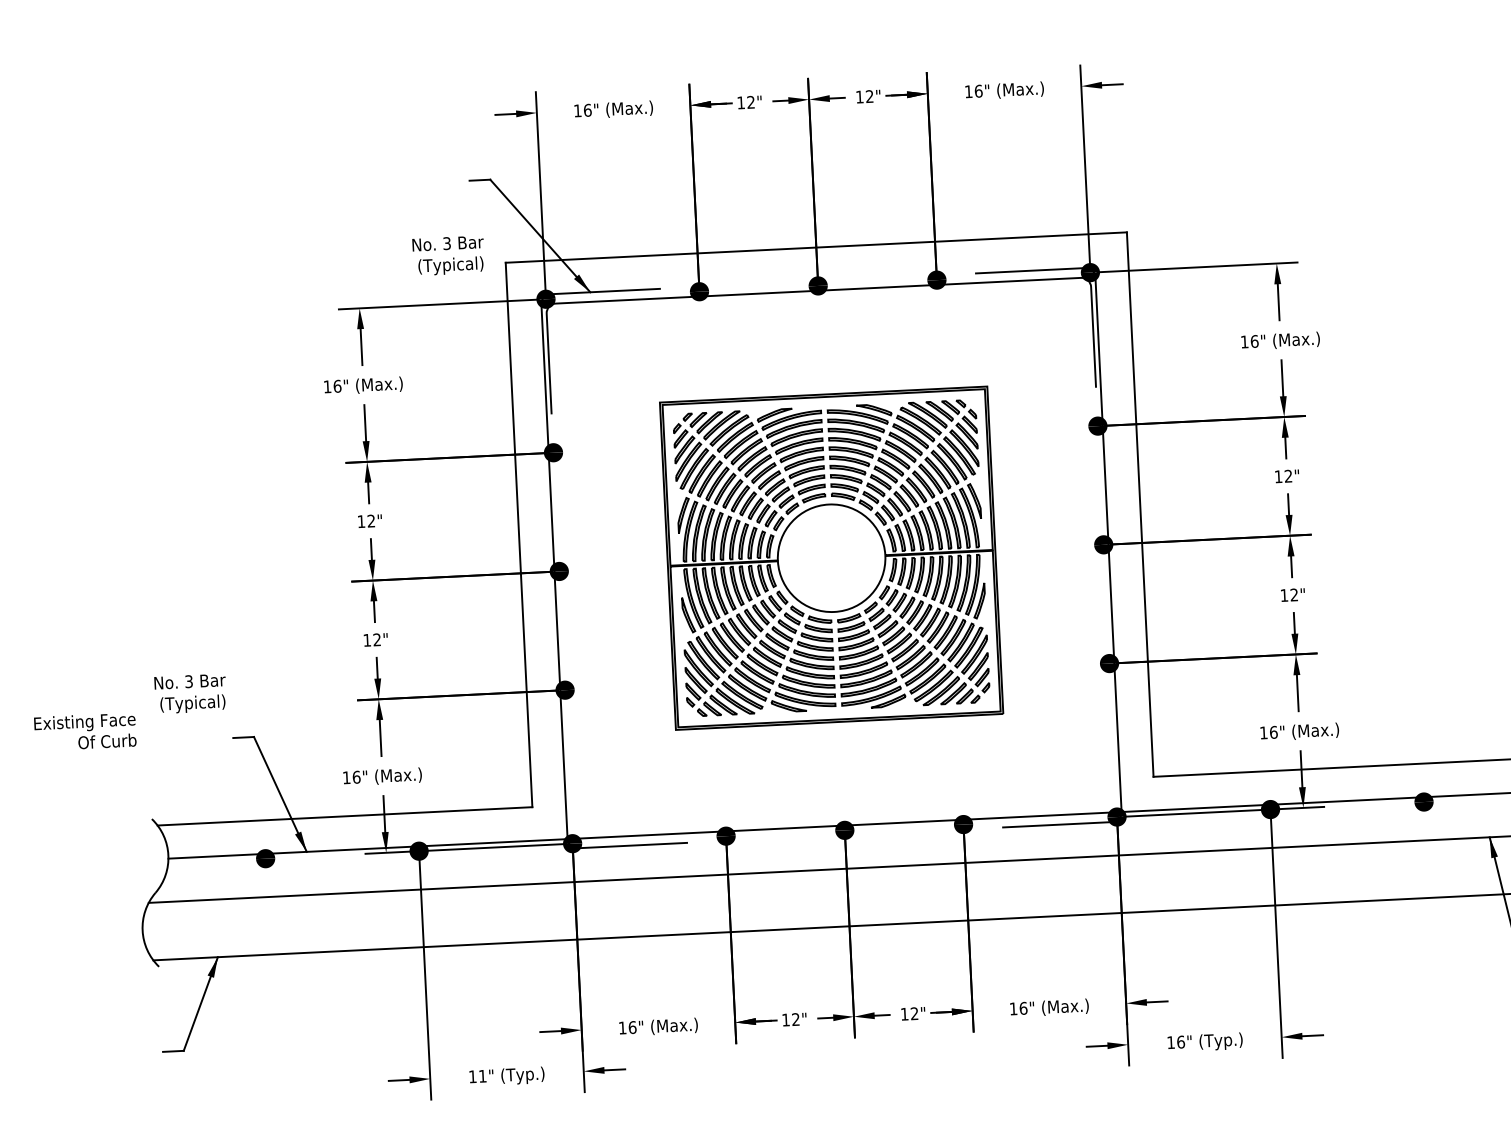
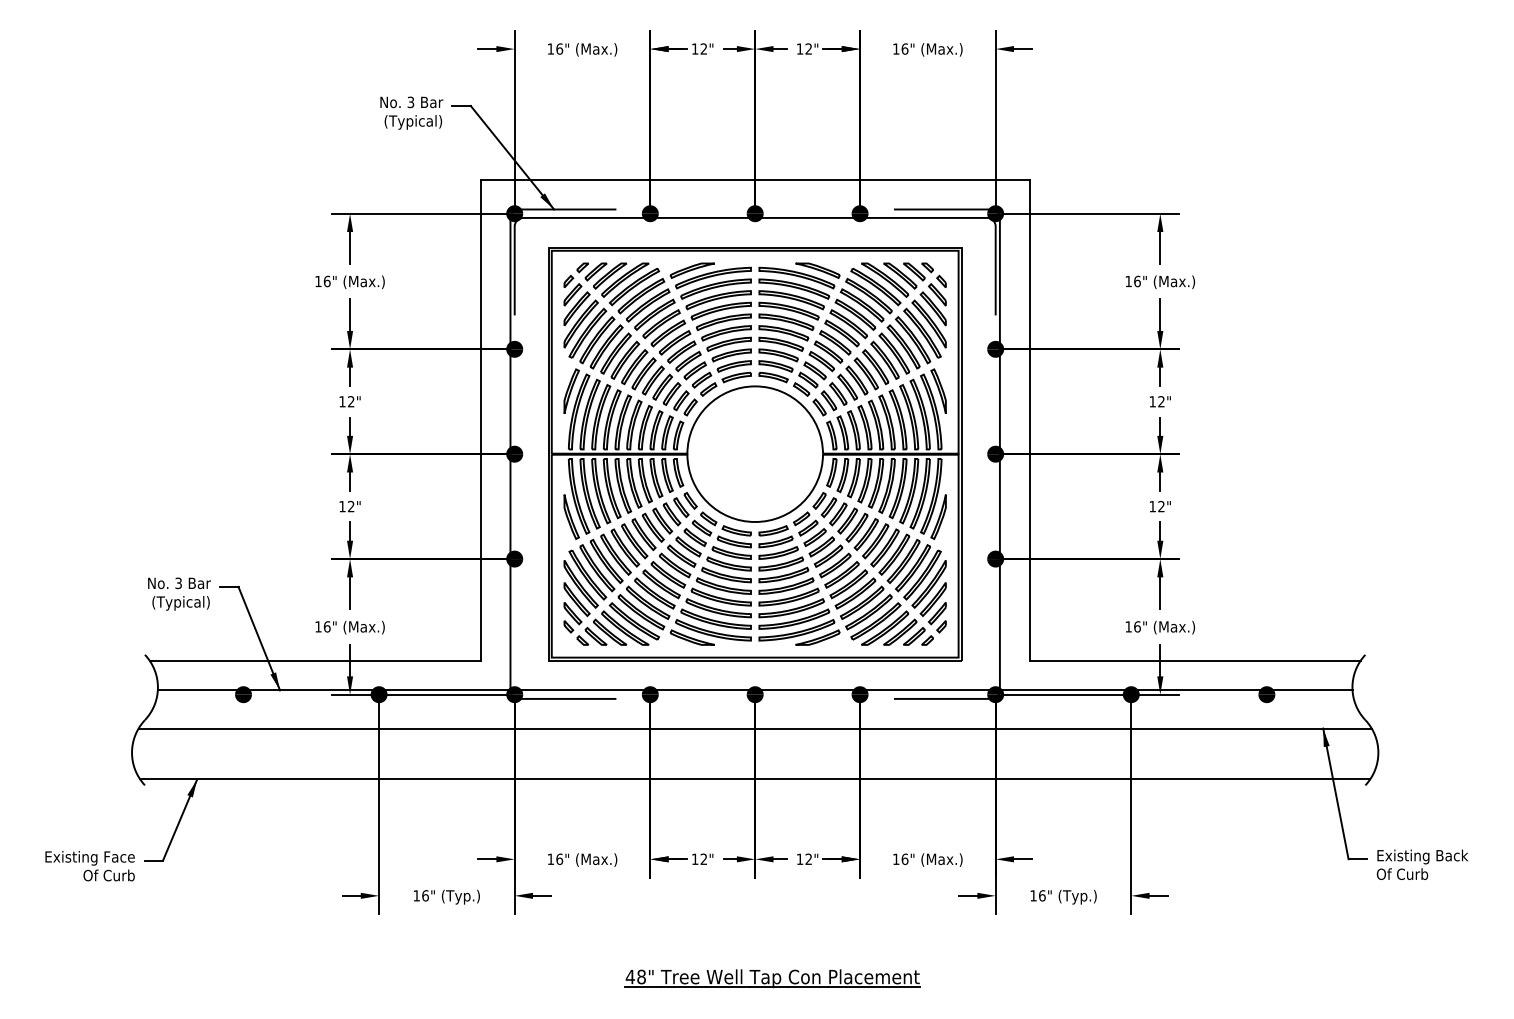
text: (448, 254) -> (411, 112), moved
part: (831, 558) -> (755, 454), size x1.43
text: (190, 693) -> (179, 593), moved
text: (84, 732) -> (89, 866), moved
text: (482, 1075) -> (425, 895), 11" -> 16"

